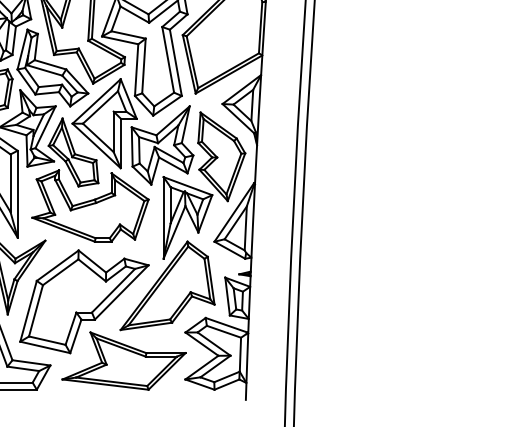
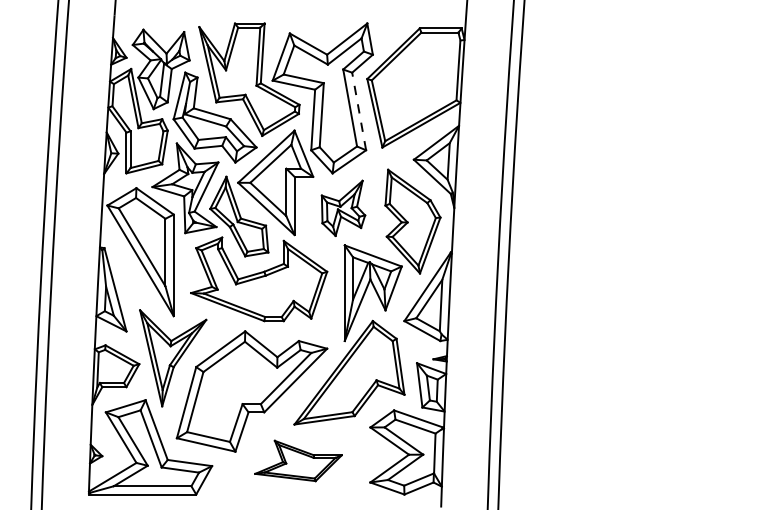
line: (176, 61) -> (359, 110), solid -> dashed
part: (162, 145) -> (343, 208), size x0.6
part: (124, 360) -> (298, 460), size x0.6

